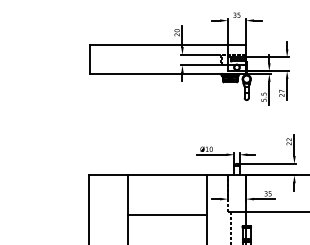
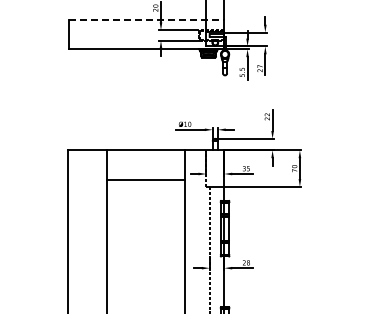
line: (167, 45) -> (146, 20), solid -> dashed
line: (166, 214) -> (145, 179), moved

